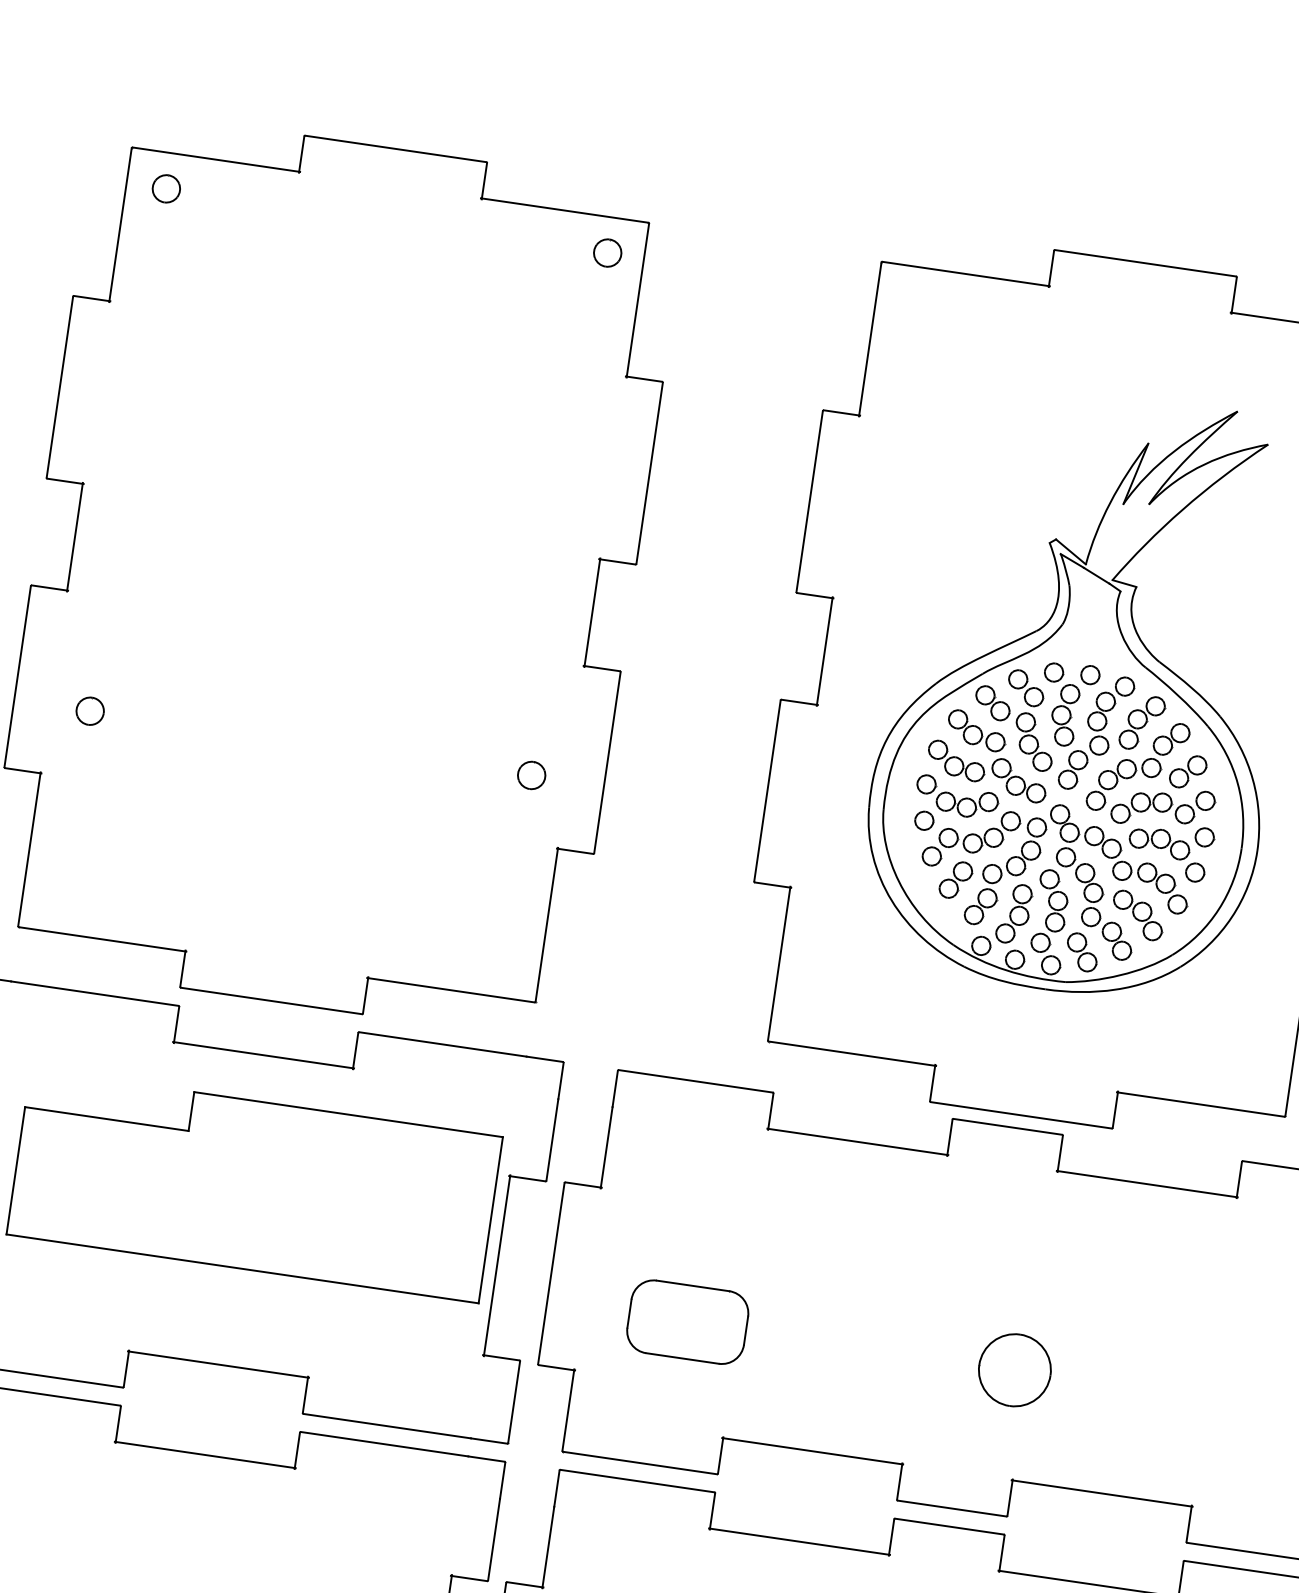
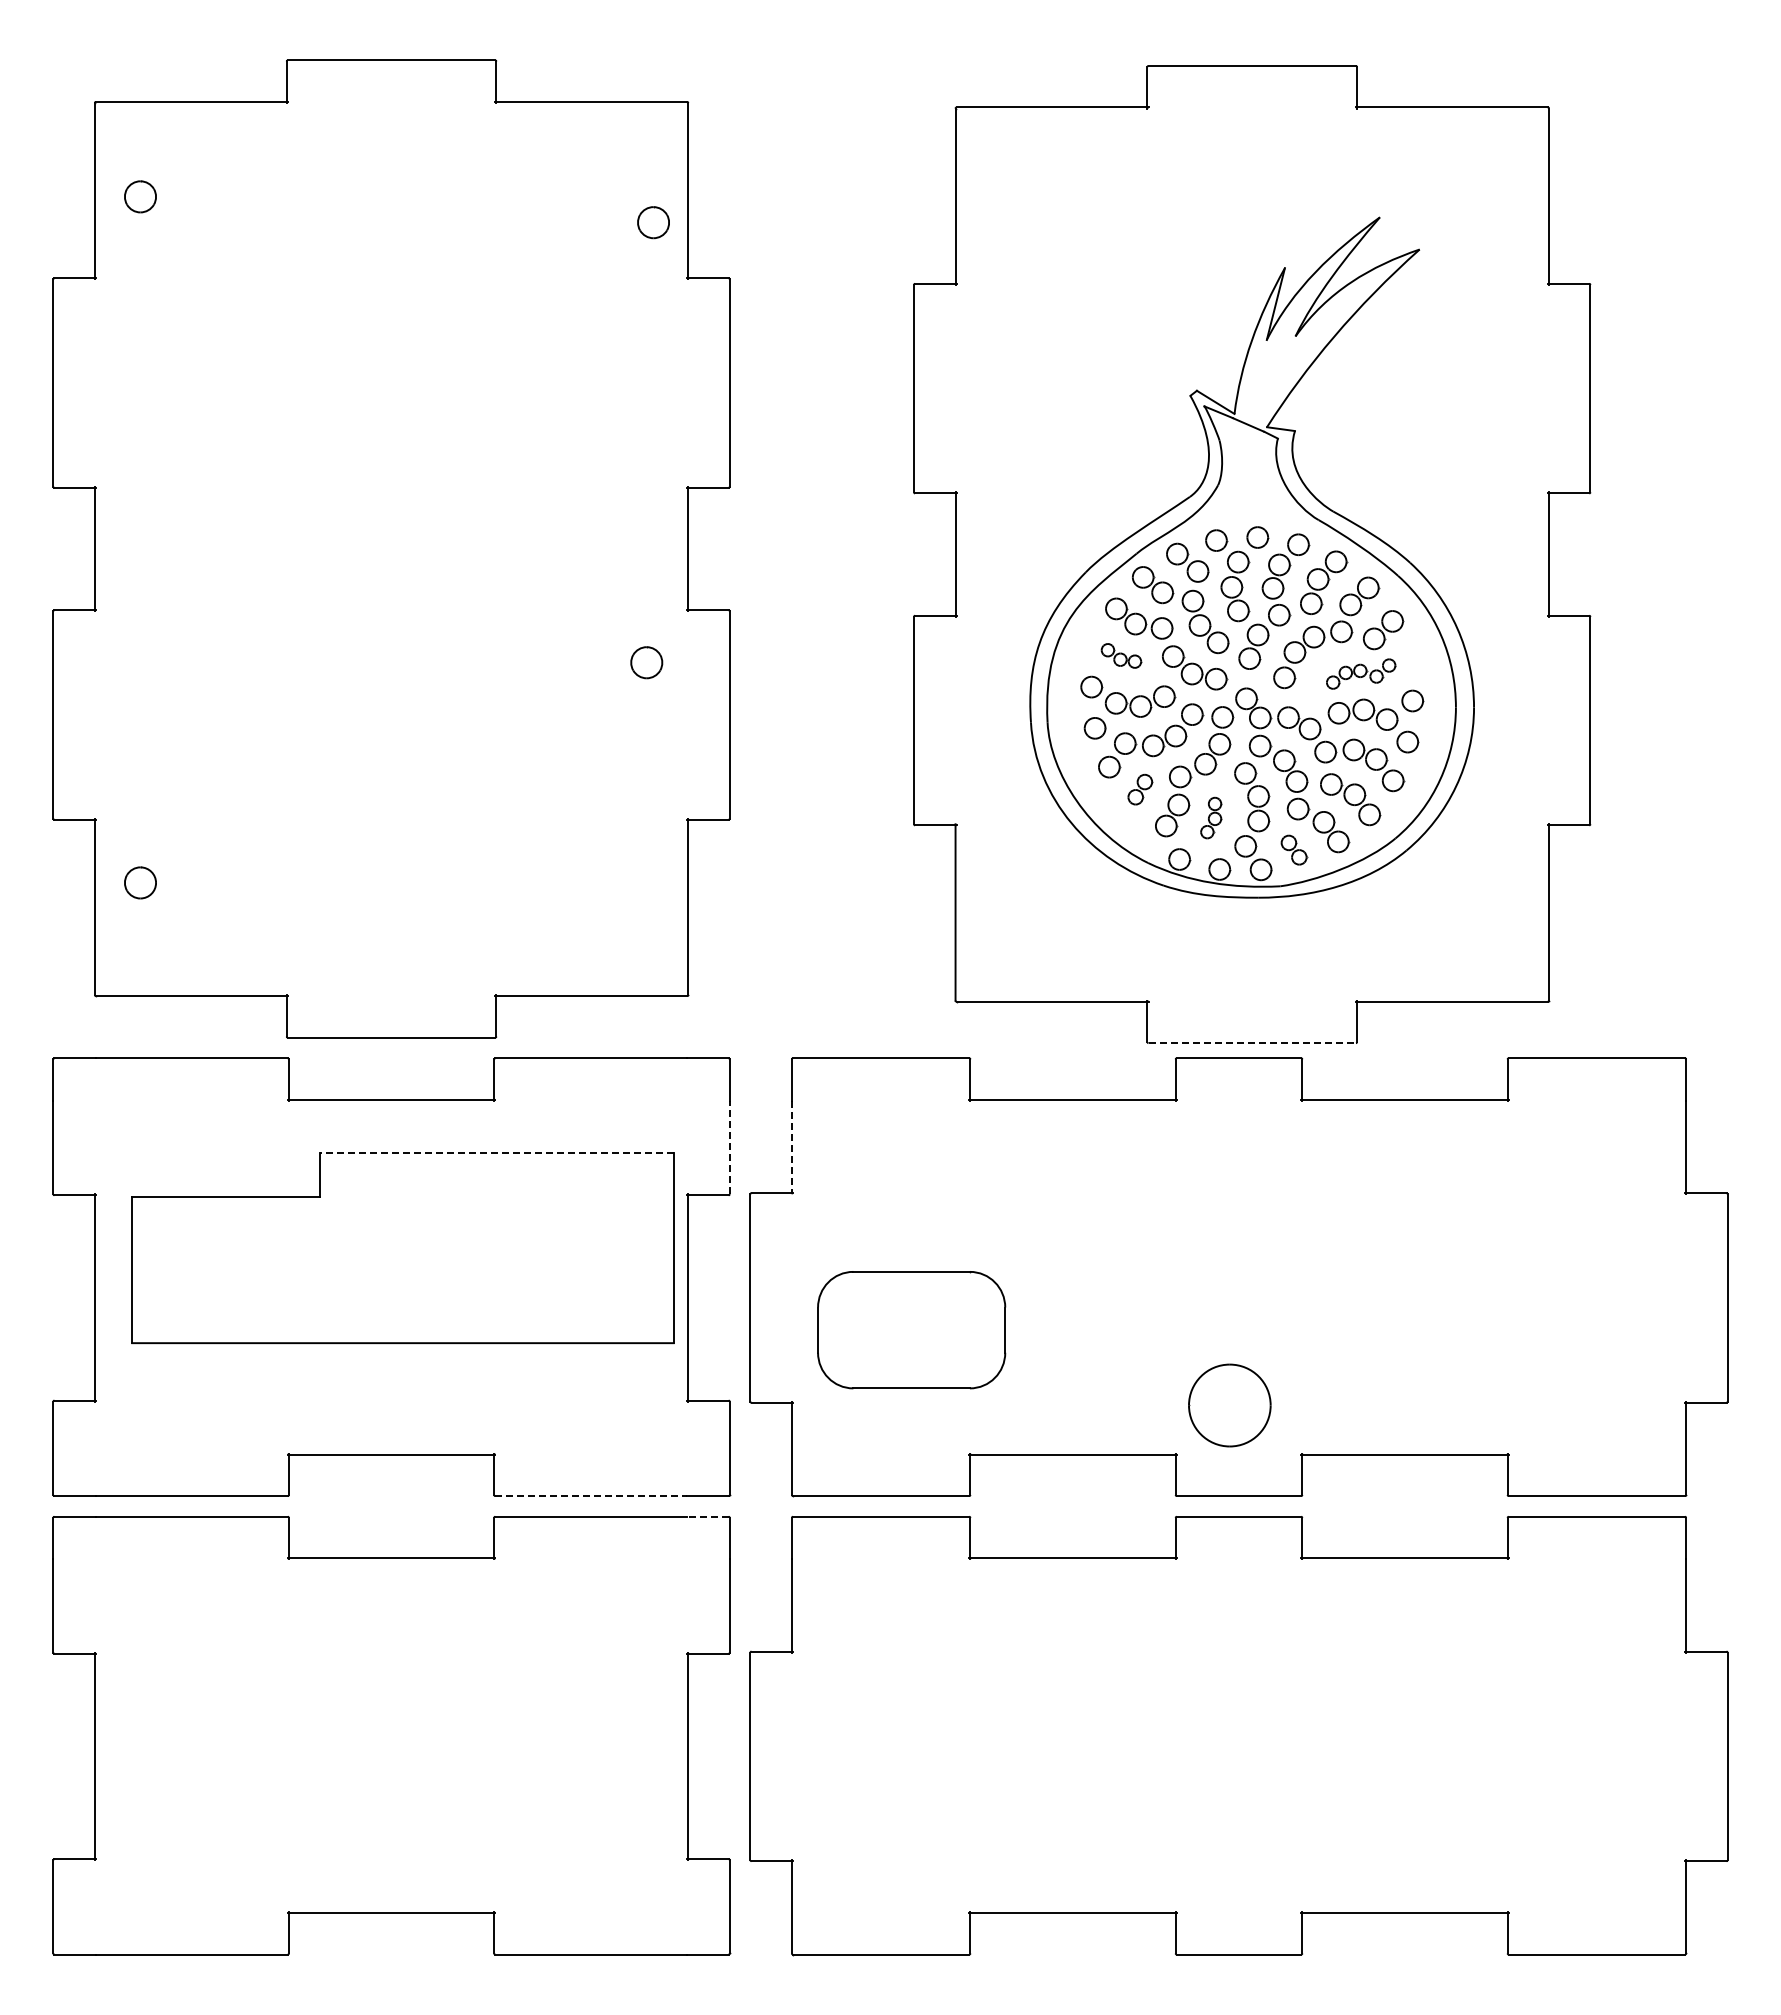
part: (166, 188) -> (140, 196), moved
part: (607, 252) -> (653, 222), moved
part: (90, 710) -> (140, 882), moved
part: (956, 760) -> (1121, 655), size x0.6
part: (531, 775) -> (646, 662), moved
part: (1163, 806) -> (1361, 673), size x0.6
part: (956, 879) -> (1140, 789), size x0.7
part: (1014, 913) -> (1211, 817), size x0.6
part: (1082, 951) -> (1294, 849), size x0.7
line: (348, 1114) -> (496, 1152), solid -> dashed
line: (1021, 1115) -> (1252, 1043), solid -> dashed
line: (552, 1139) -> (729, 1147), solid -> dashed
line: (606, 1147) -> (791, 1147), solid -> dashed
part: (687, 1321) -> (911, 1329), size x1.4
part: (1014, 1370) -> (1229, 1405), moved
line: (387, 1426) -> (591, 1496), solid -> dashed
line: (486, 1458) -> (707, 1516), solid -> dashed

